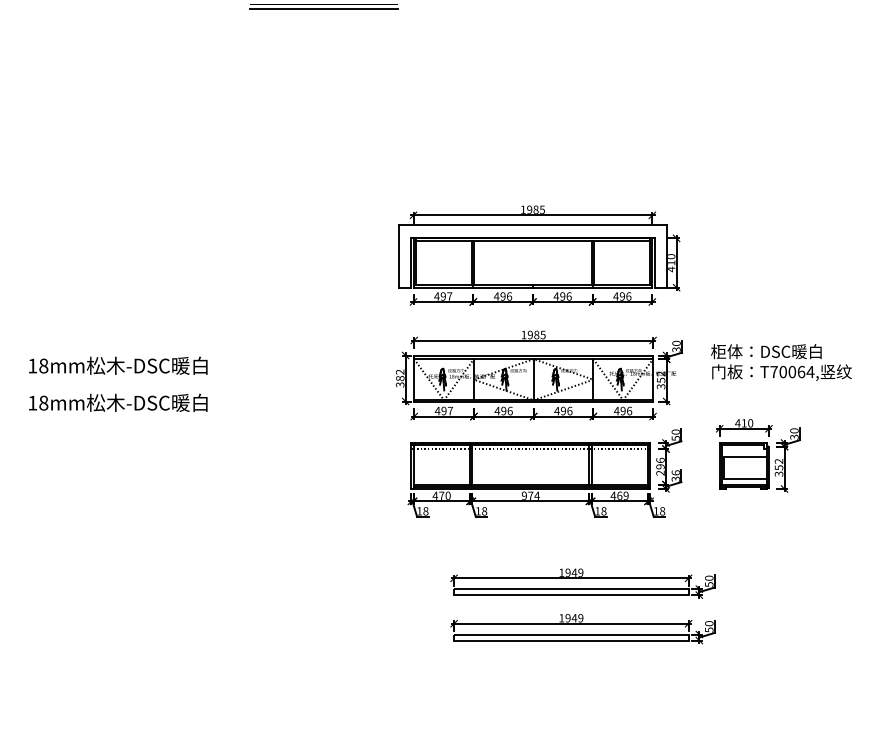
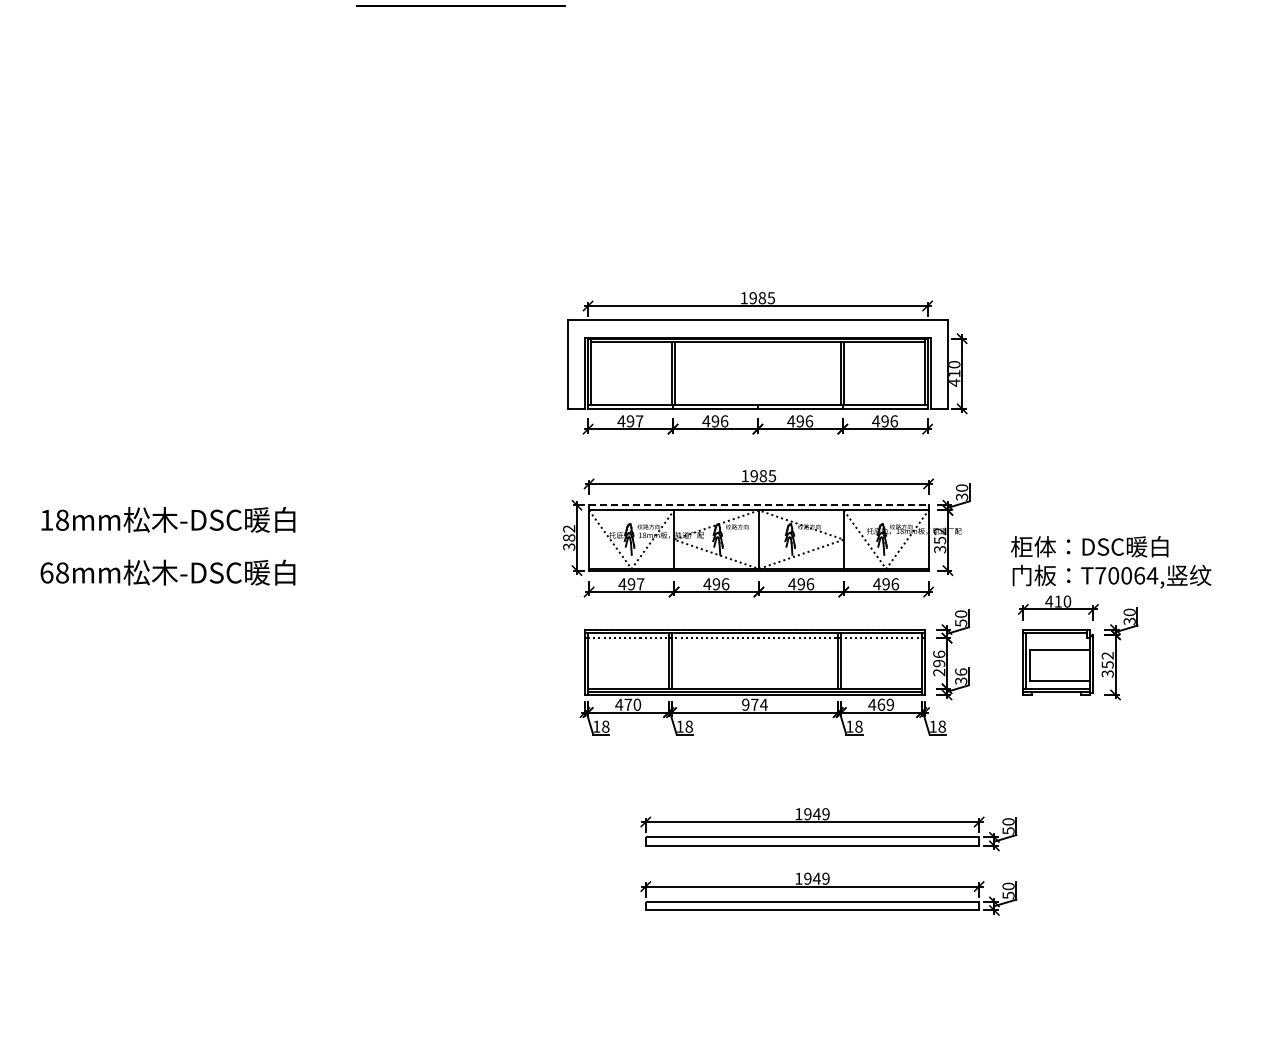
line: (323, 8) -> (460, 12), removed
line: (533, 355) -> (758, 505), solid -> dashed
text: (781, 362) -> (1111, 562), moved
text: (32, 402) -> (46, 572), 18mm -> 68mm

